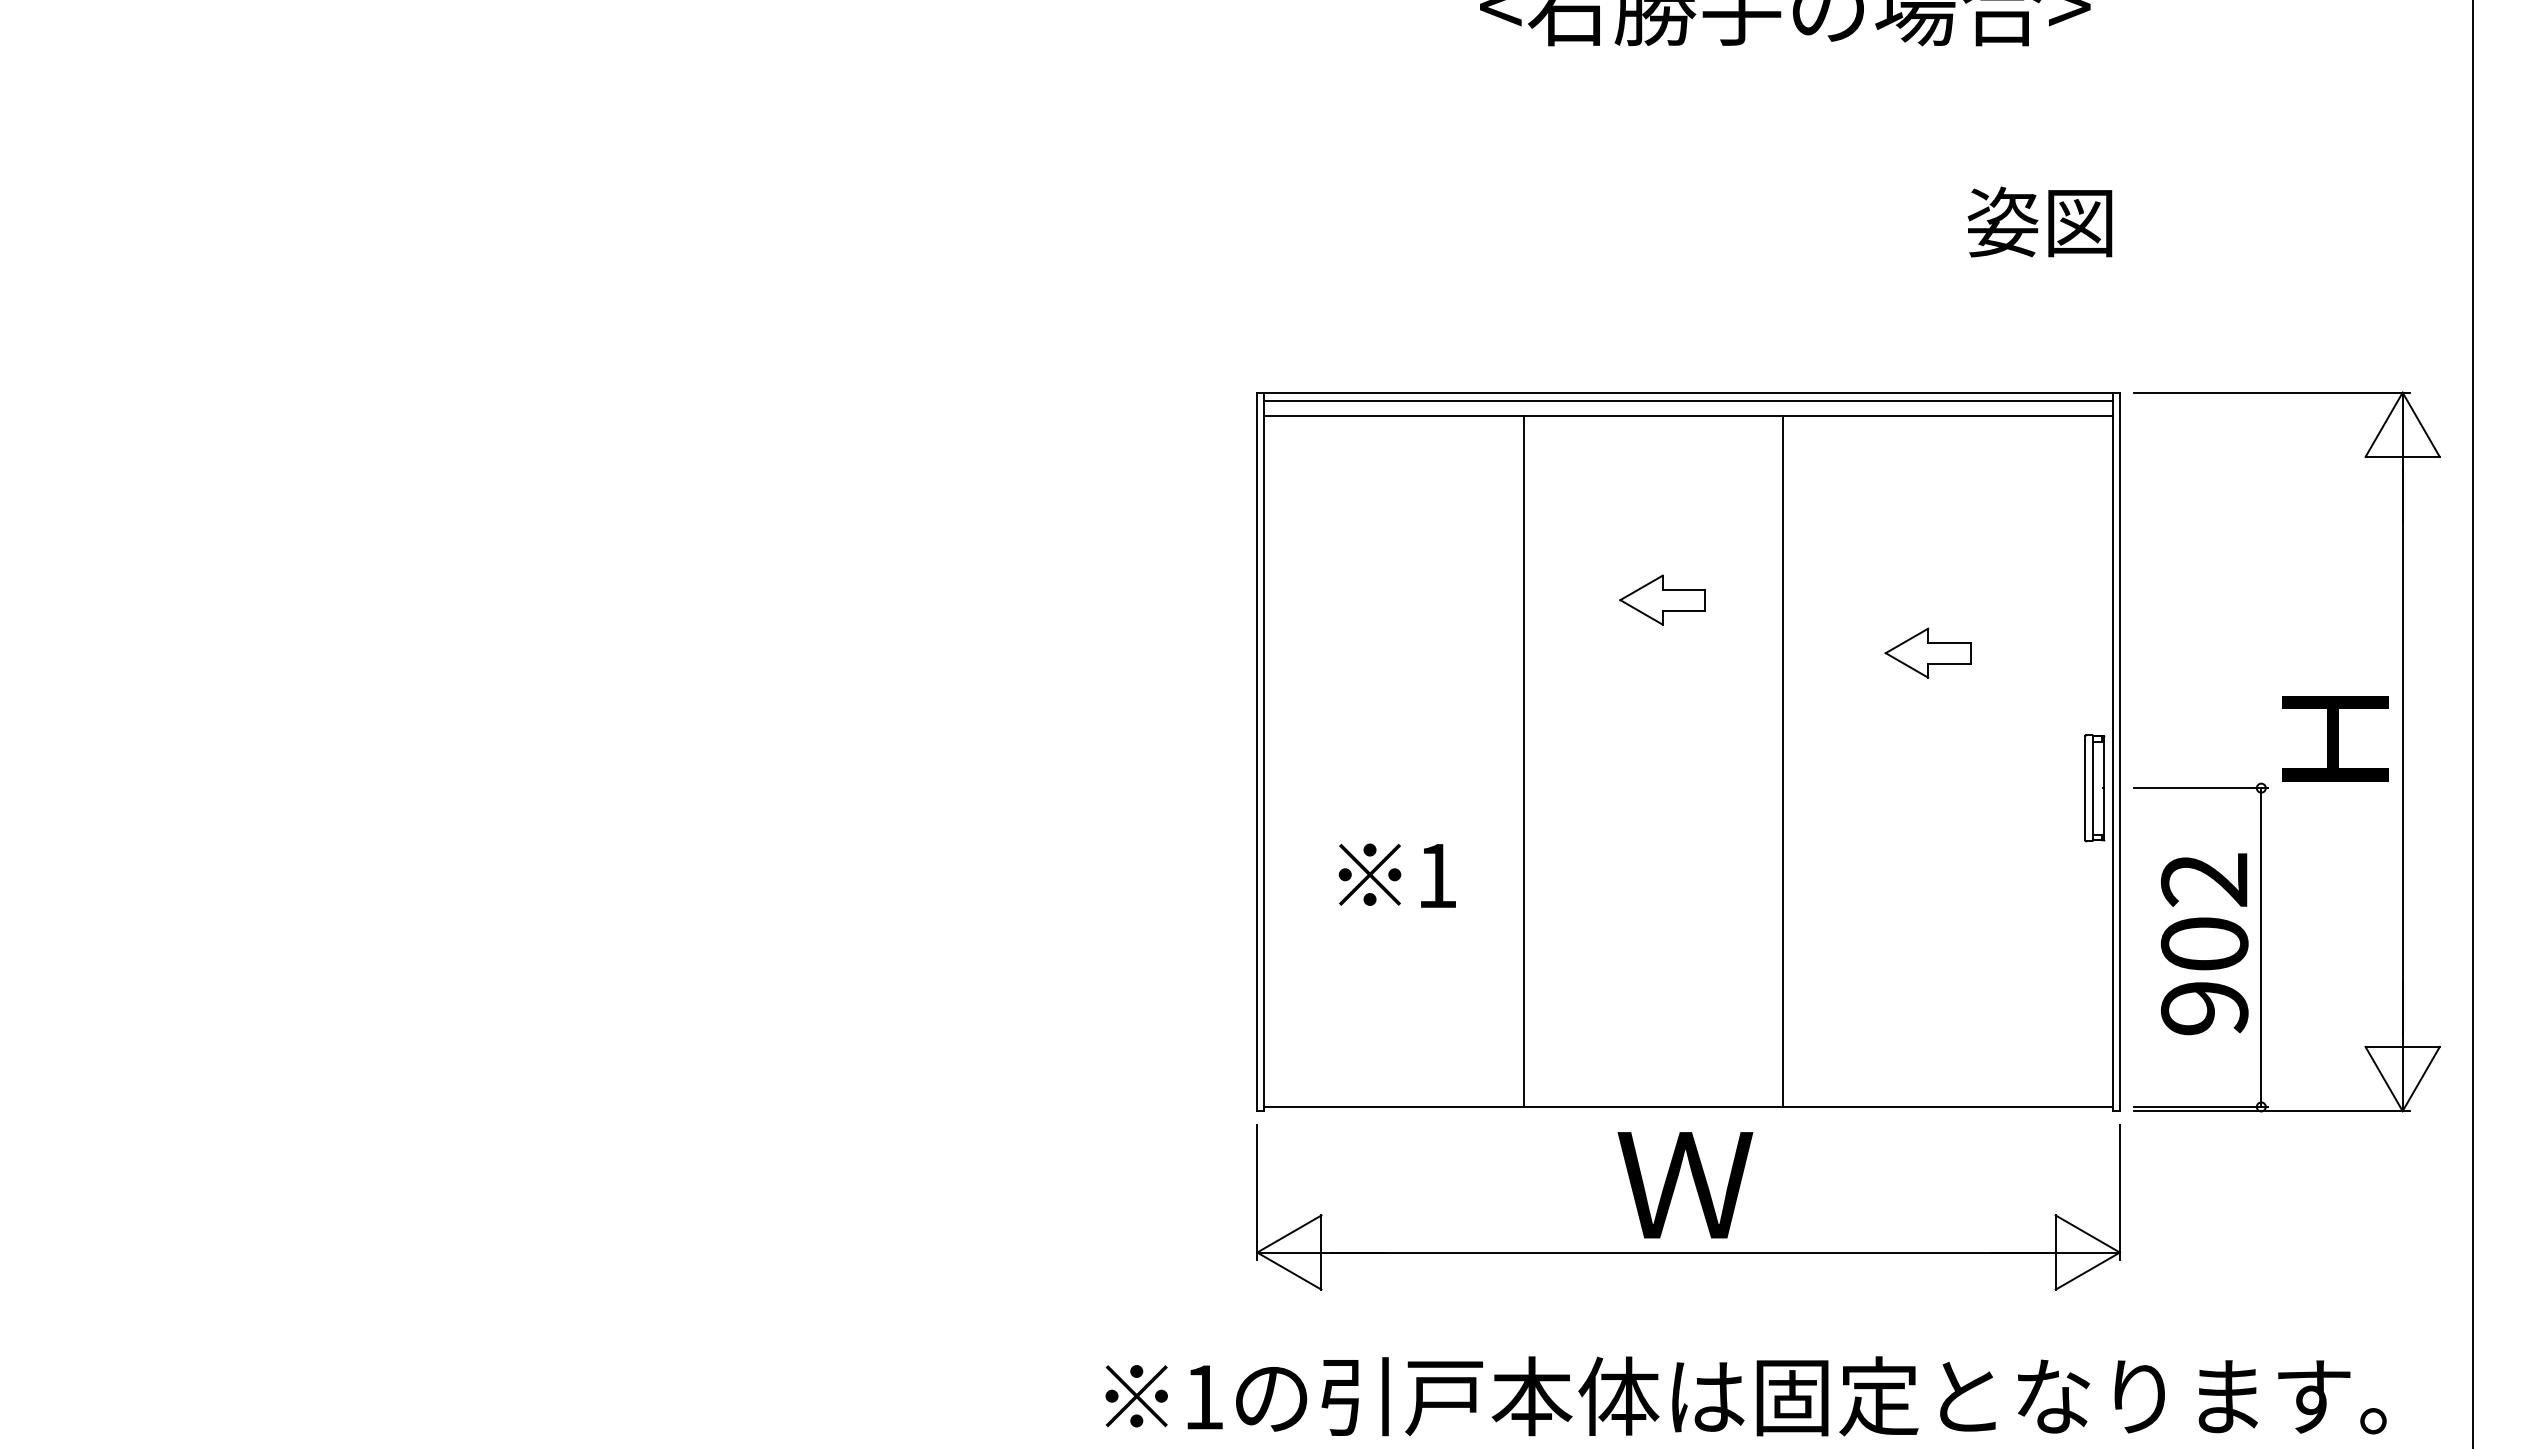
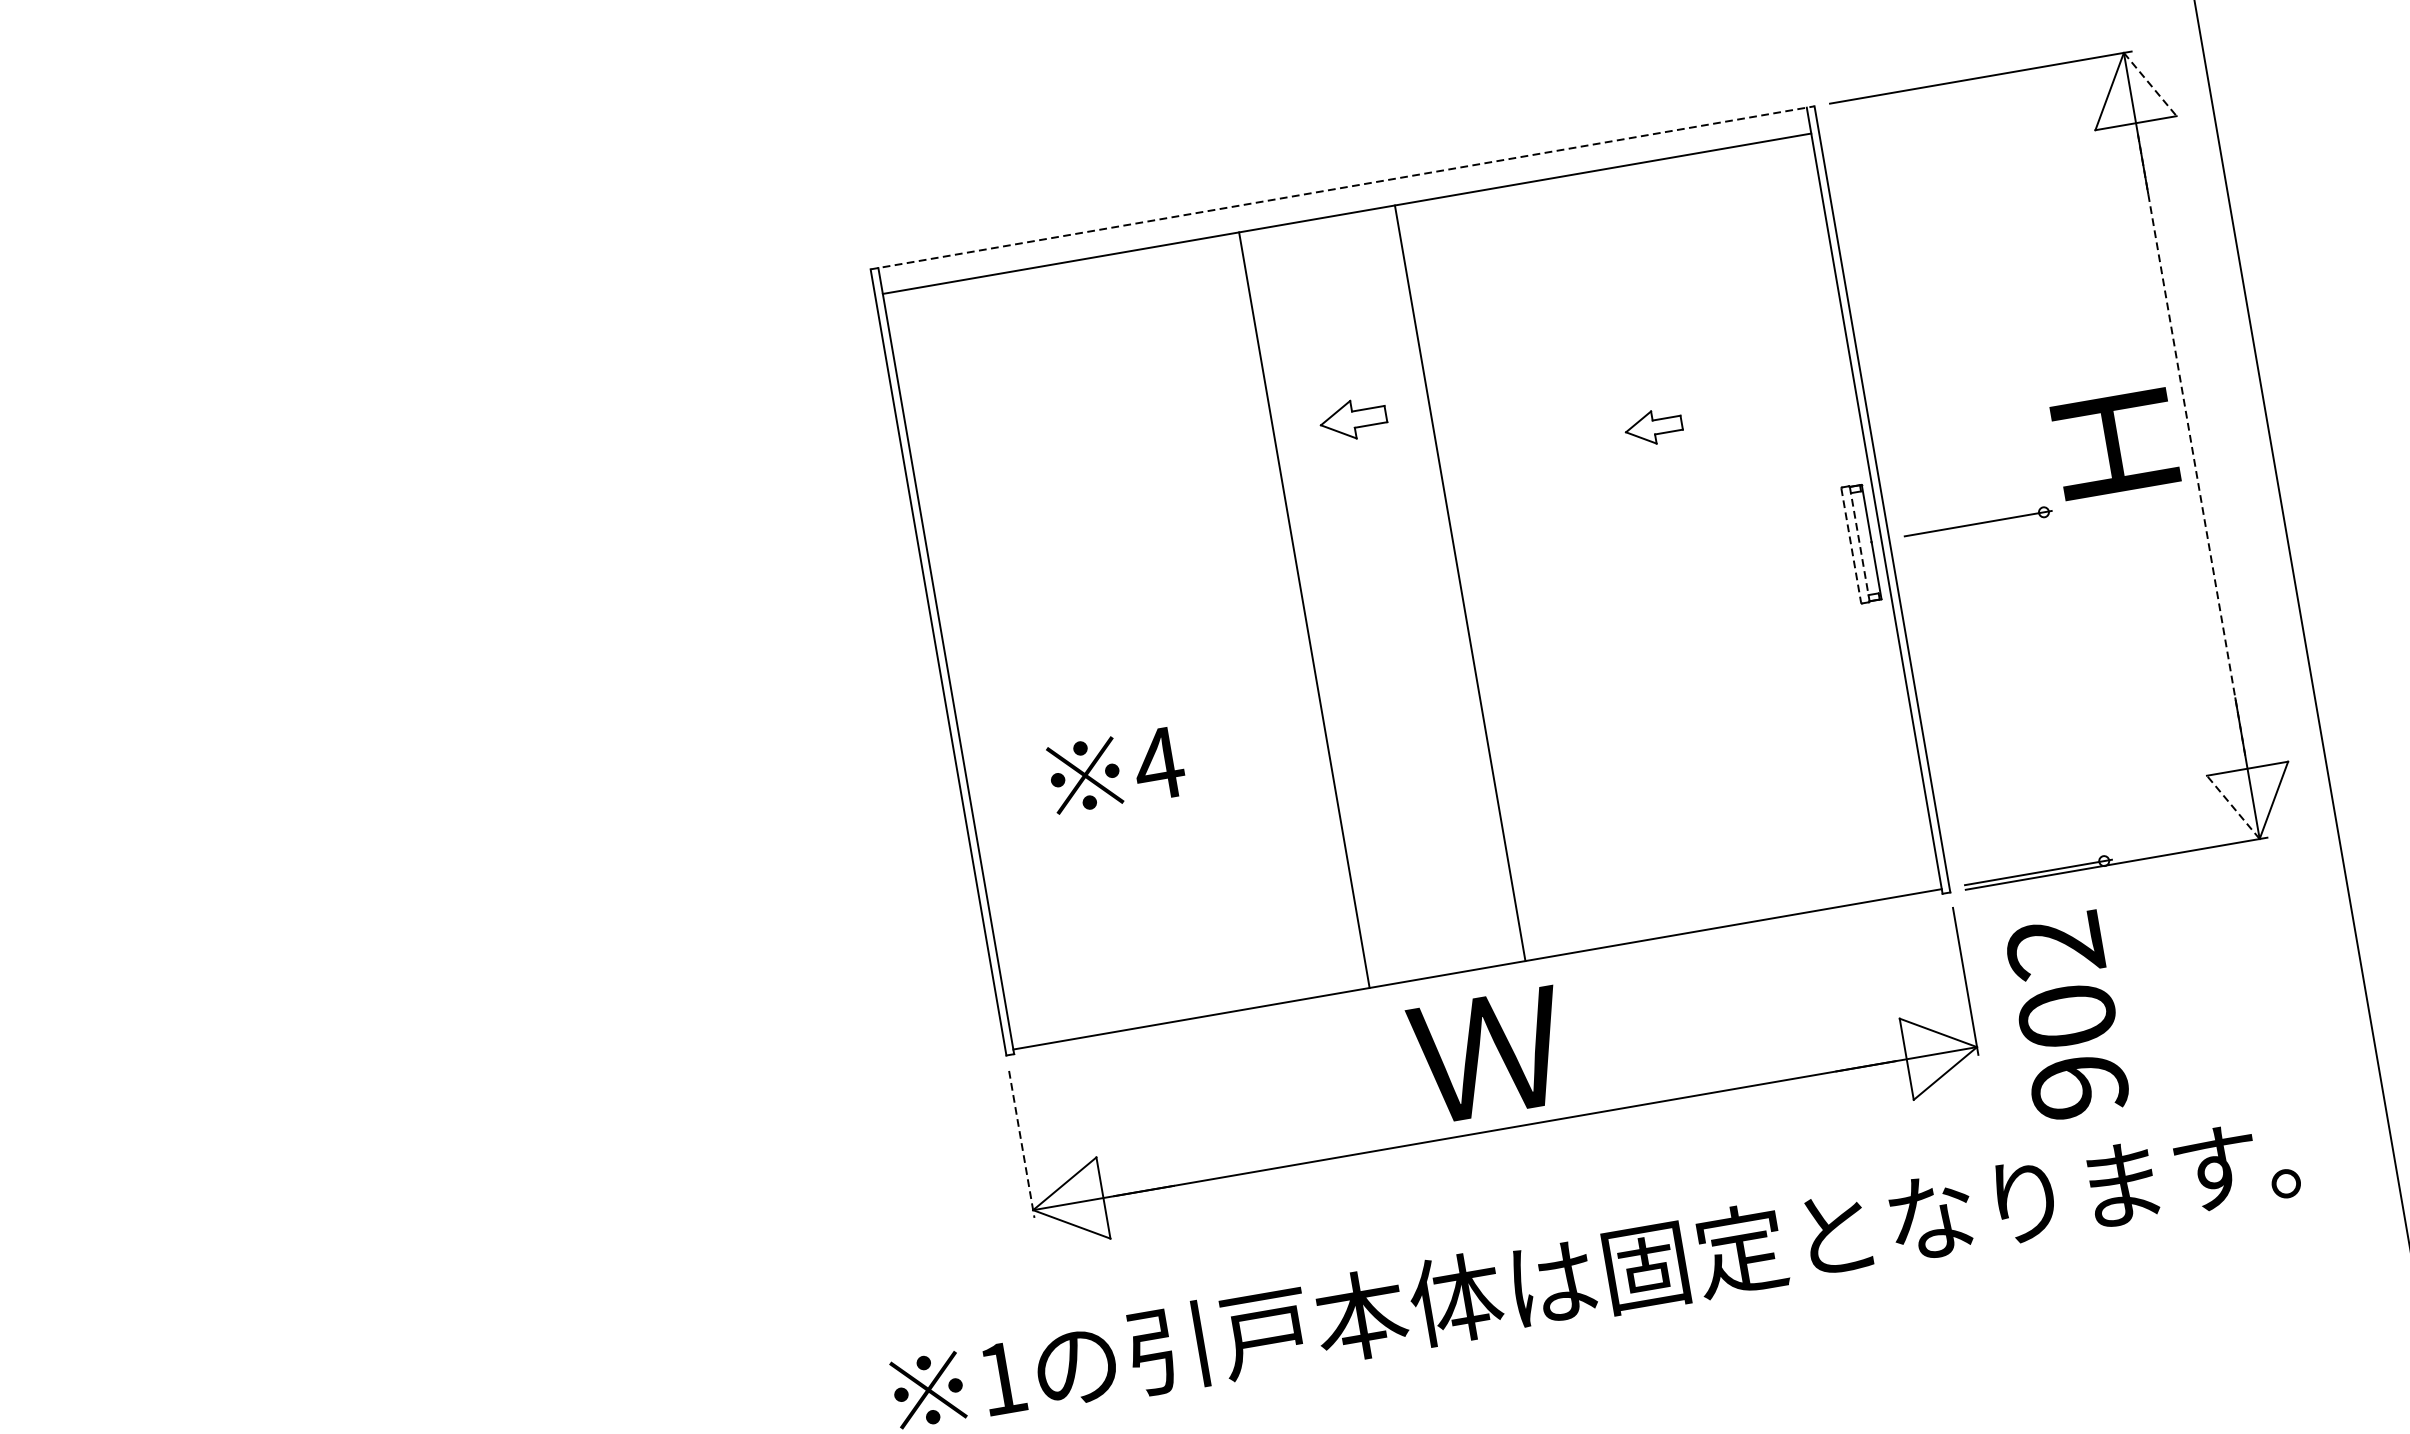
line: (1689, 392) -> (1343, 187), solid -> dashed
line: (1688, 401) -> (1344, 197), removed
line: (2421, 425) -> (2150, 85), solid -> dashed
part: (1662, 599) -> (1353, 419), size x0.7
part: (1927, 652) -> (1653, 426), size x0.6
line: (2402, 752) -> (2191, 446), solid -> dashed
line: (1523, 761) -> (1303, 610), moved
line: (1783, 761) -> (1460, 583), moved
line: (2085, 788) -> (1851, 545), solid -> dashed
line: (2092, 788) -> (1859, 544), solid -> dashed
text: (1436, 875) -> (1158, 763), 1 -> 4
text: (2204, 944) -> (2067, 1016), moved
line: (2261, 947) -> (2074, 686), removed
line: (2383, 1078) -> (2232, 806), solid -> dashed
line: (1257, 1192) -> (1022, 1144), solid -> dashed

